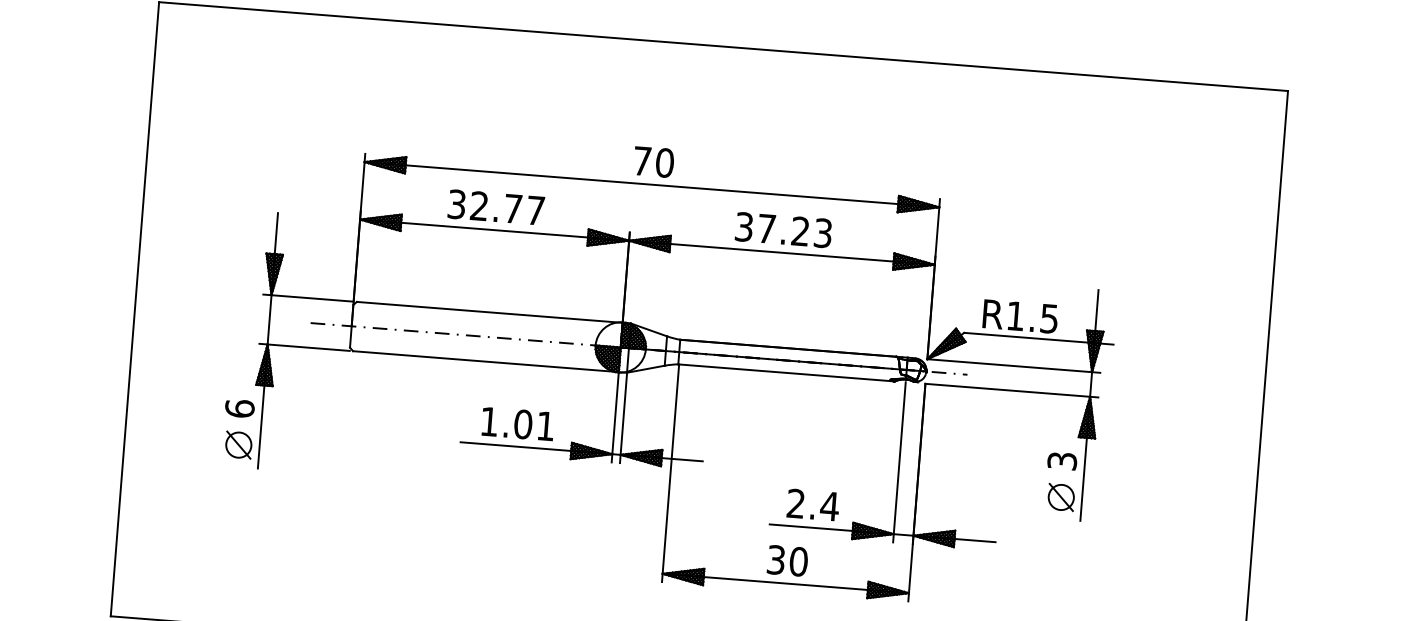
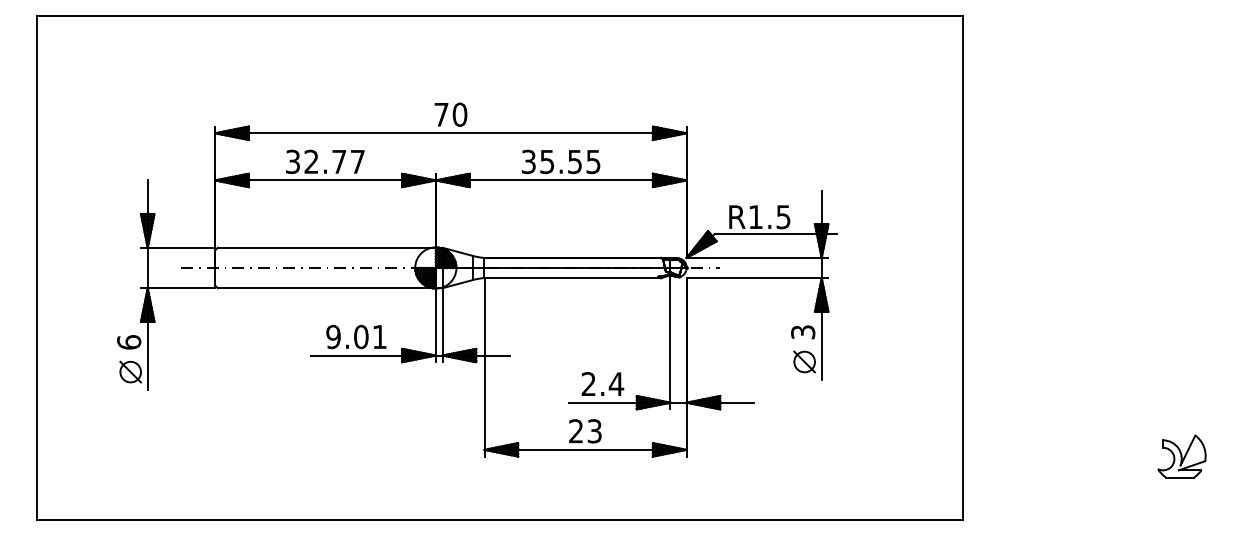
text: (795, 230) -> (570, 161), 37.23 -> 35.55
text: (489, 421) -> (333, 336), 1.01 -> 9.01
text: (787, 561) -> (585, 431), 30 -> 23

